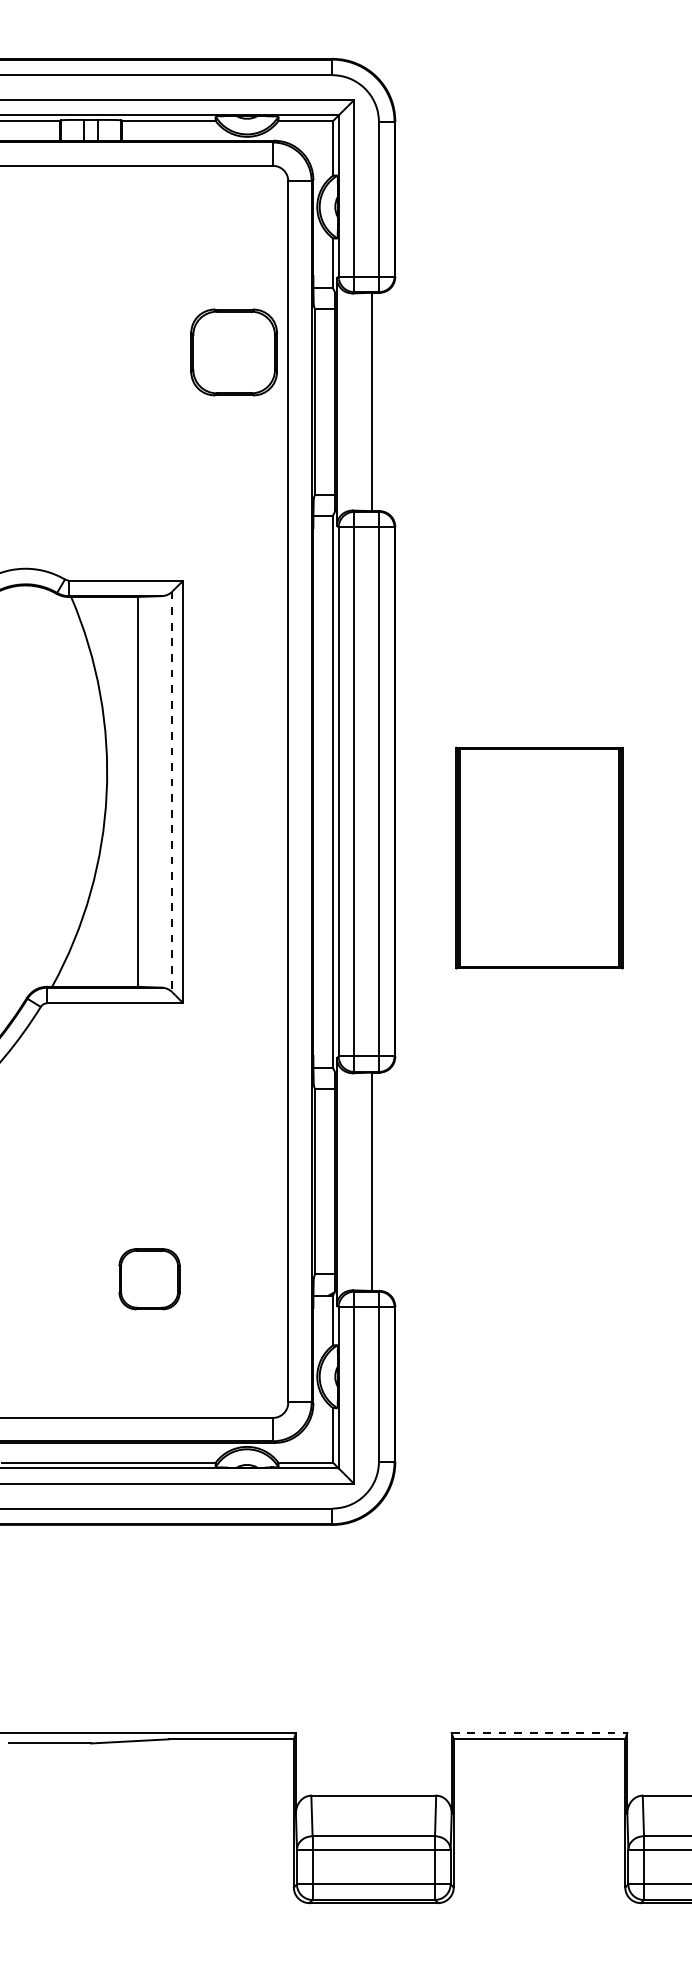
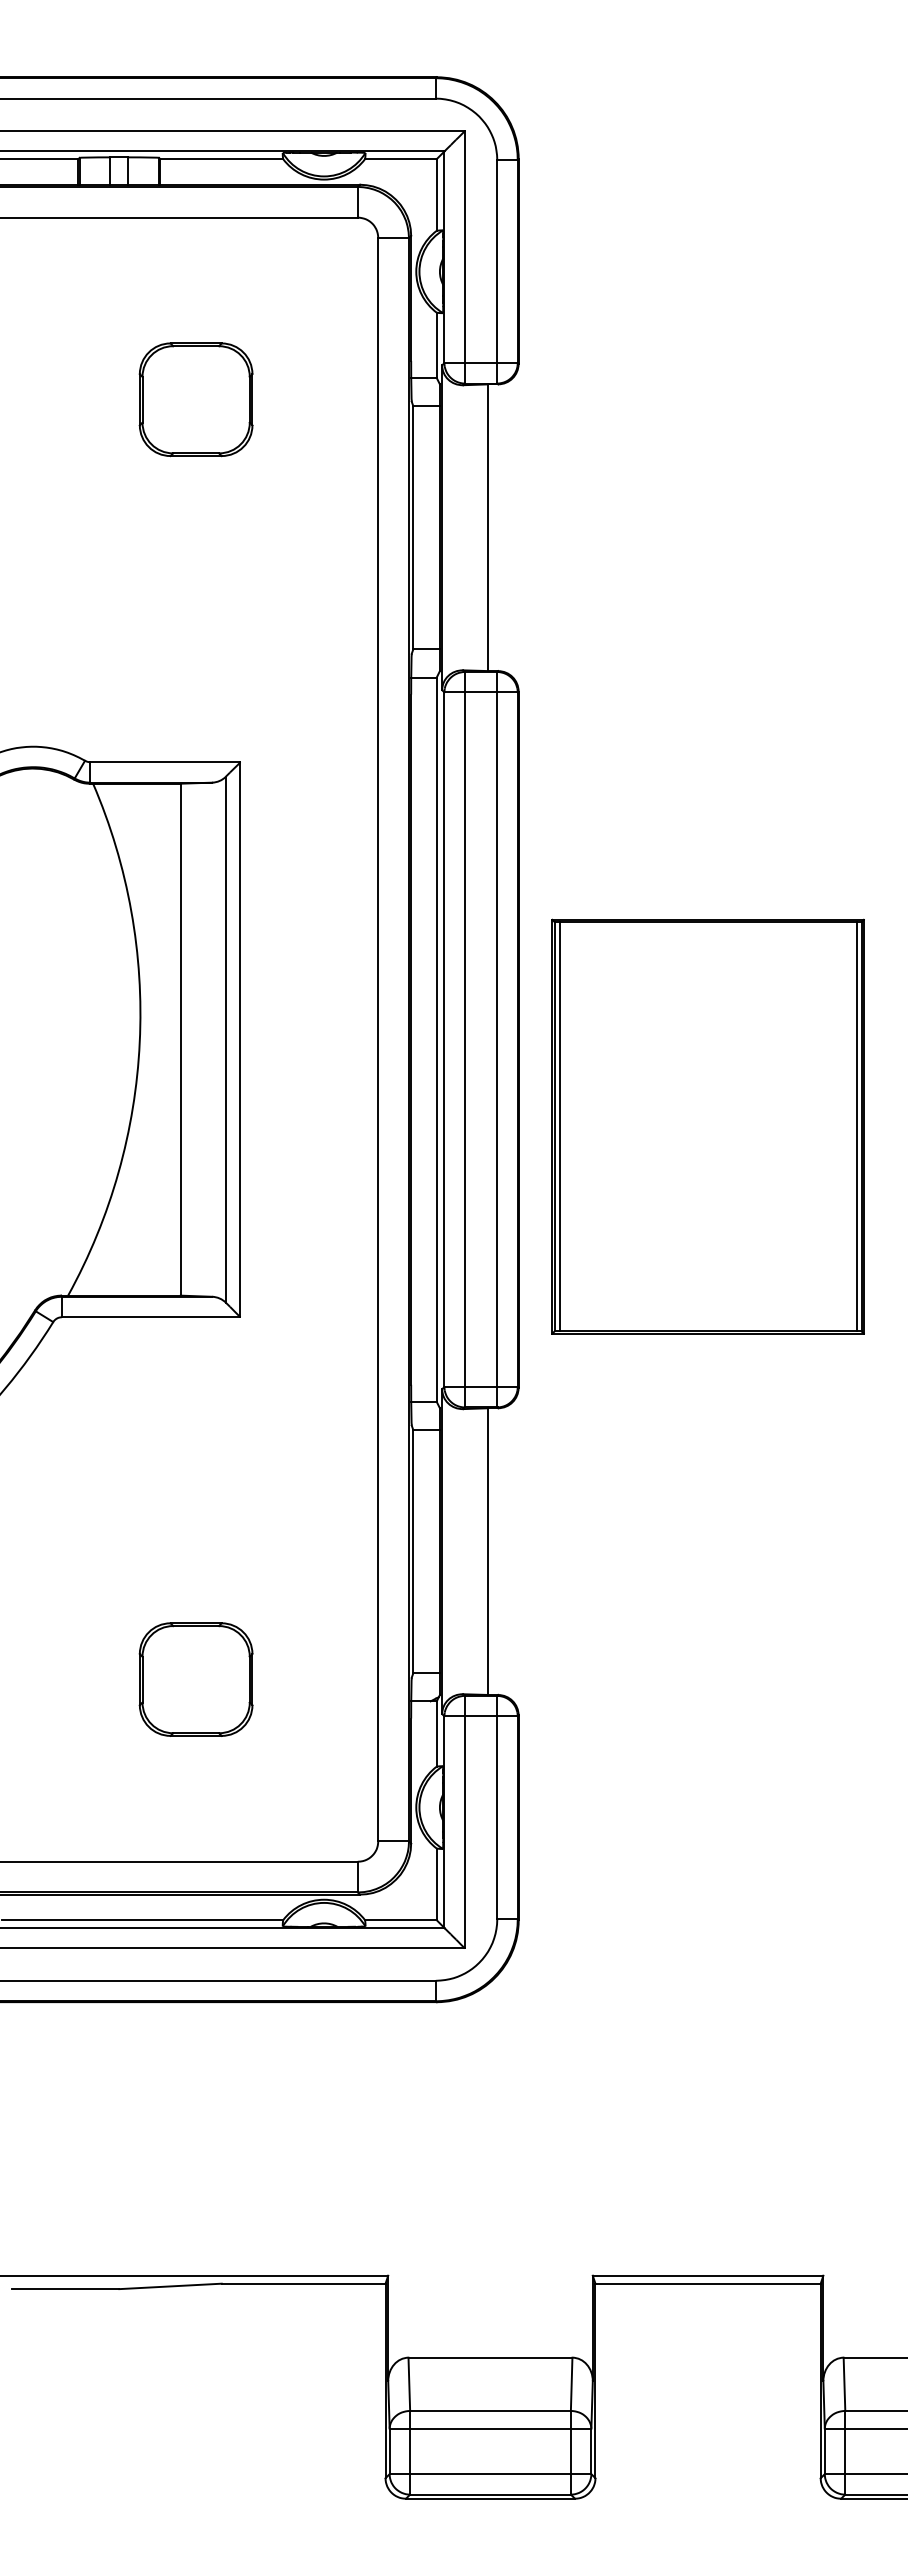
part: (233, 352) -> (195, 399), moved
line: (171, 792) -> (225, 1040), dashed -> solid
part: (539, 858) -> (707, 1126), size x1.43
part: (149, 1279) -> (195, 1679), size x1.43
line: (539, 1733) -> (708, 2275), dashed -> solid

